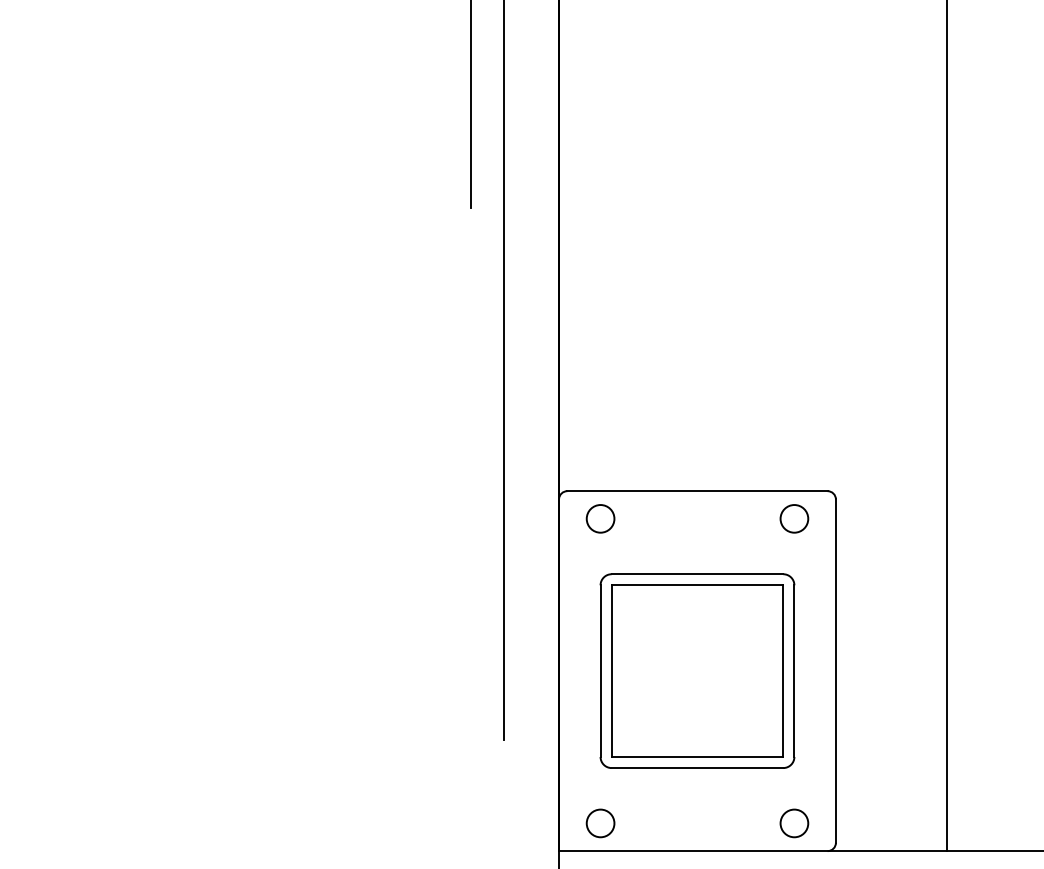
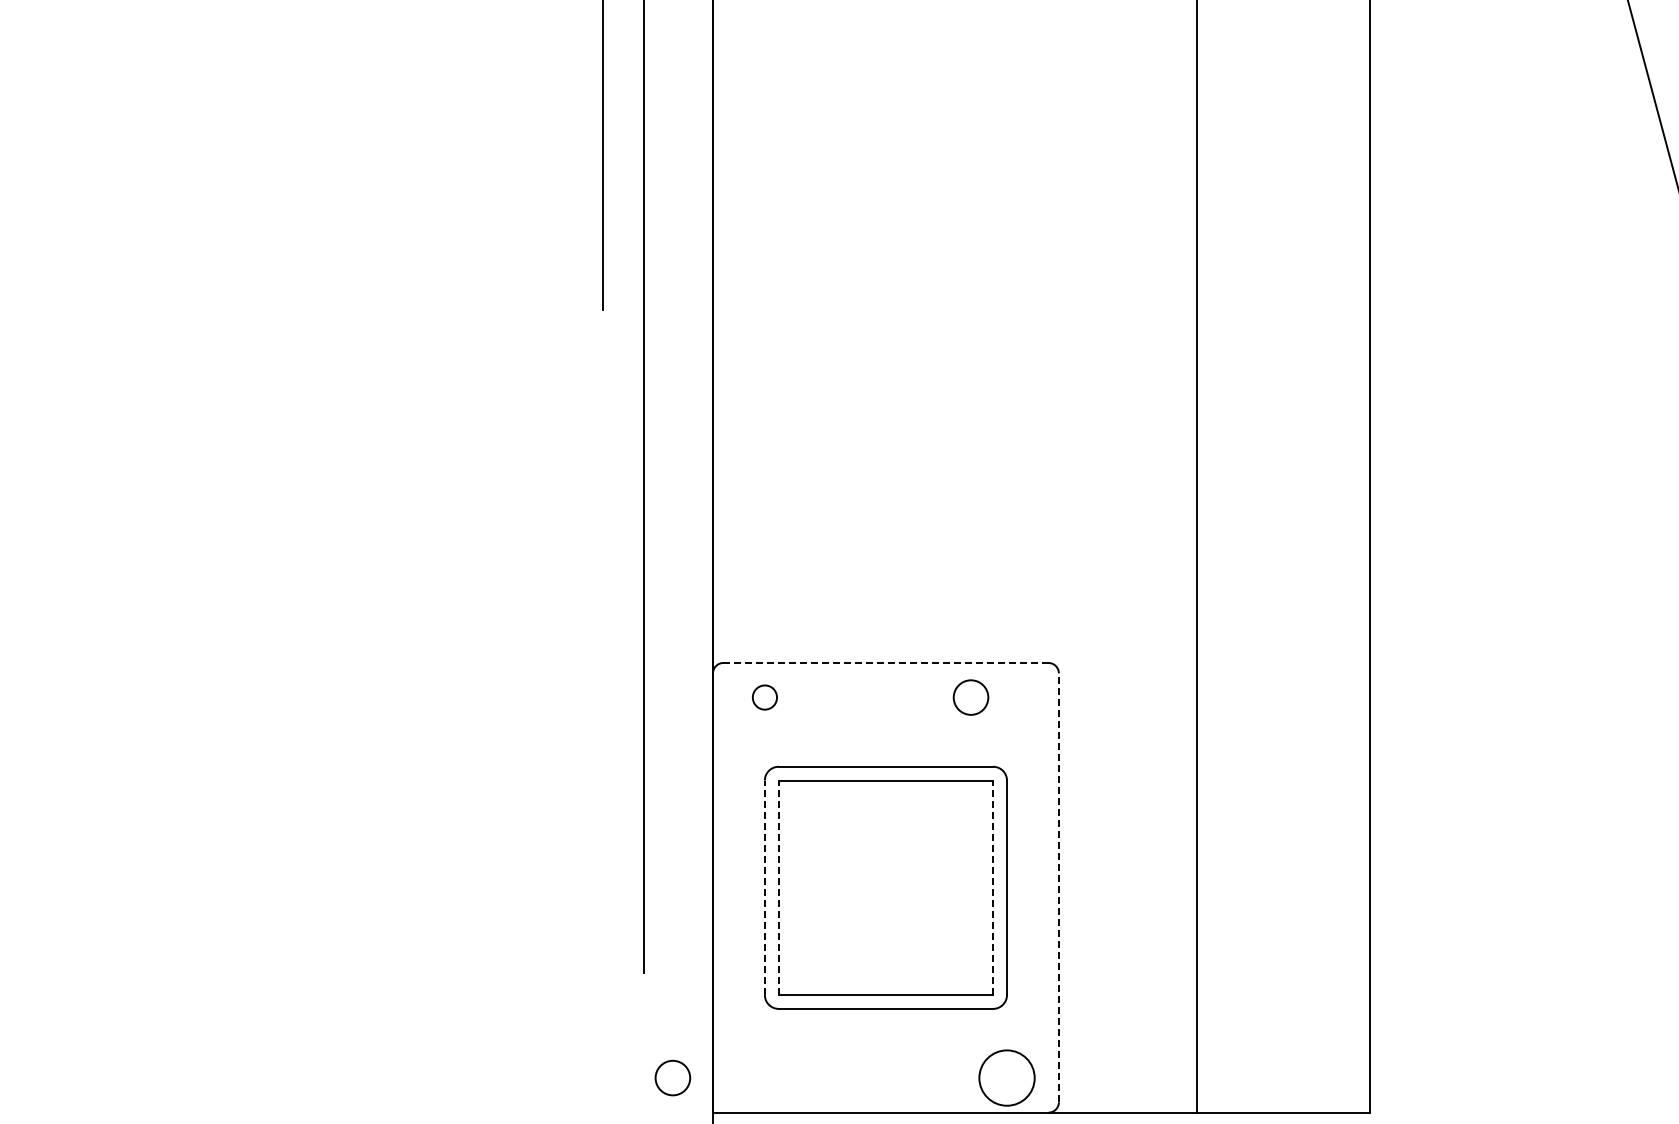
line: (697, 491) -> (885, 663), solid -> dashed
circle: (600, 518) -> (764, 697), size x0.7
circle: (793, 518) -> (970, 697), moved
line: (600, 670) -> (764, 887), solid -> dashed
line: (611, 670) -> (778, 887), solid -> dashed
line: (783, 670) -> (993, 887), solid -> dashed
line: (835, 670) -> (1058, 887), solid -> dashed
circle: (600, 822) -> (672, 1077), moved
circle: (793, 822) -> (1006, 1077), size x1.6

